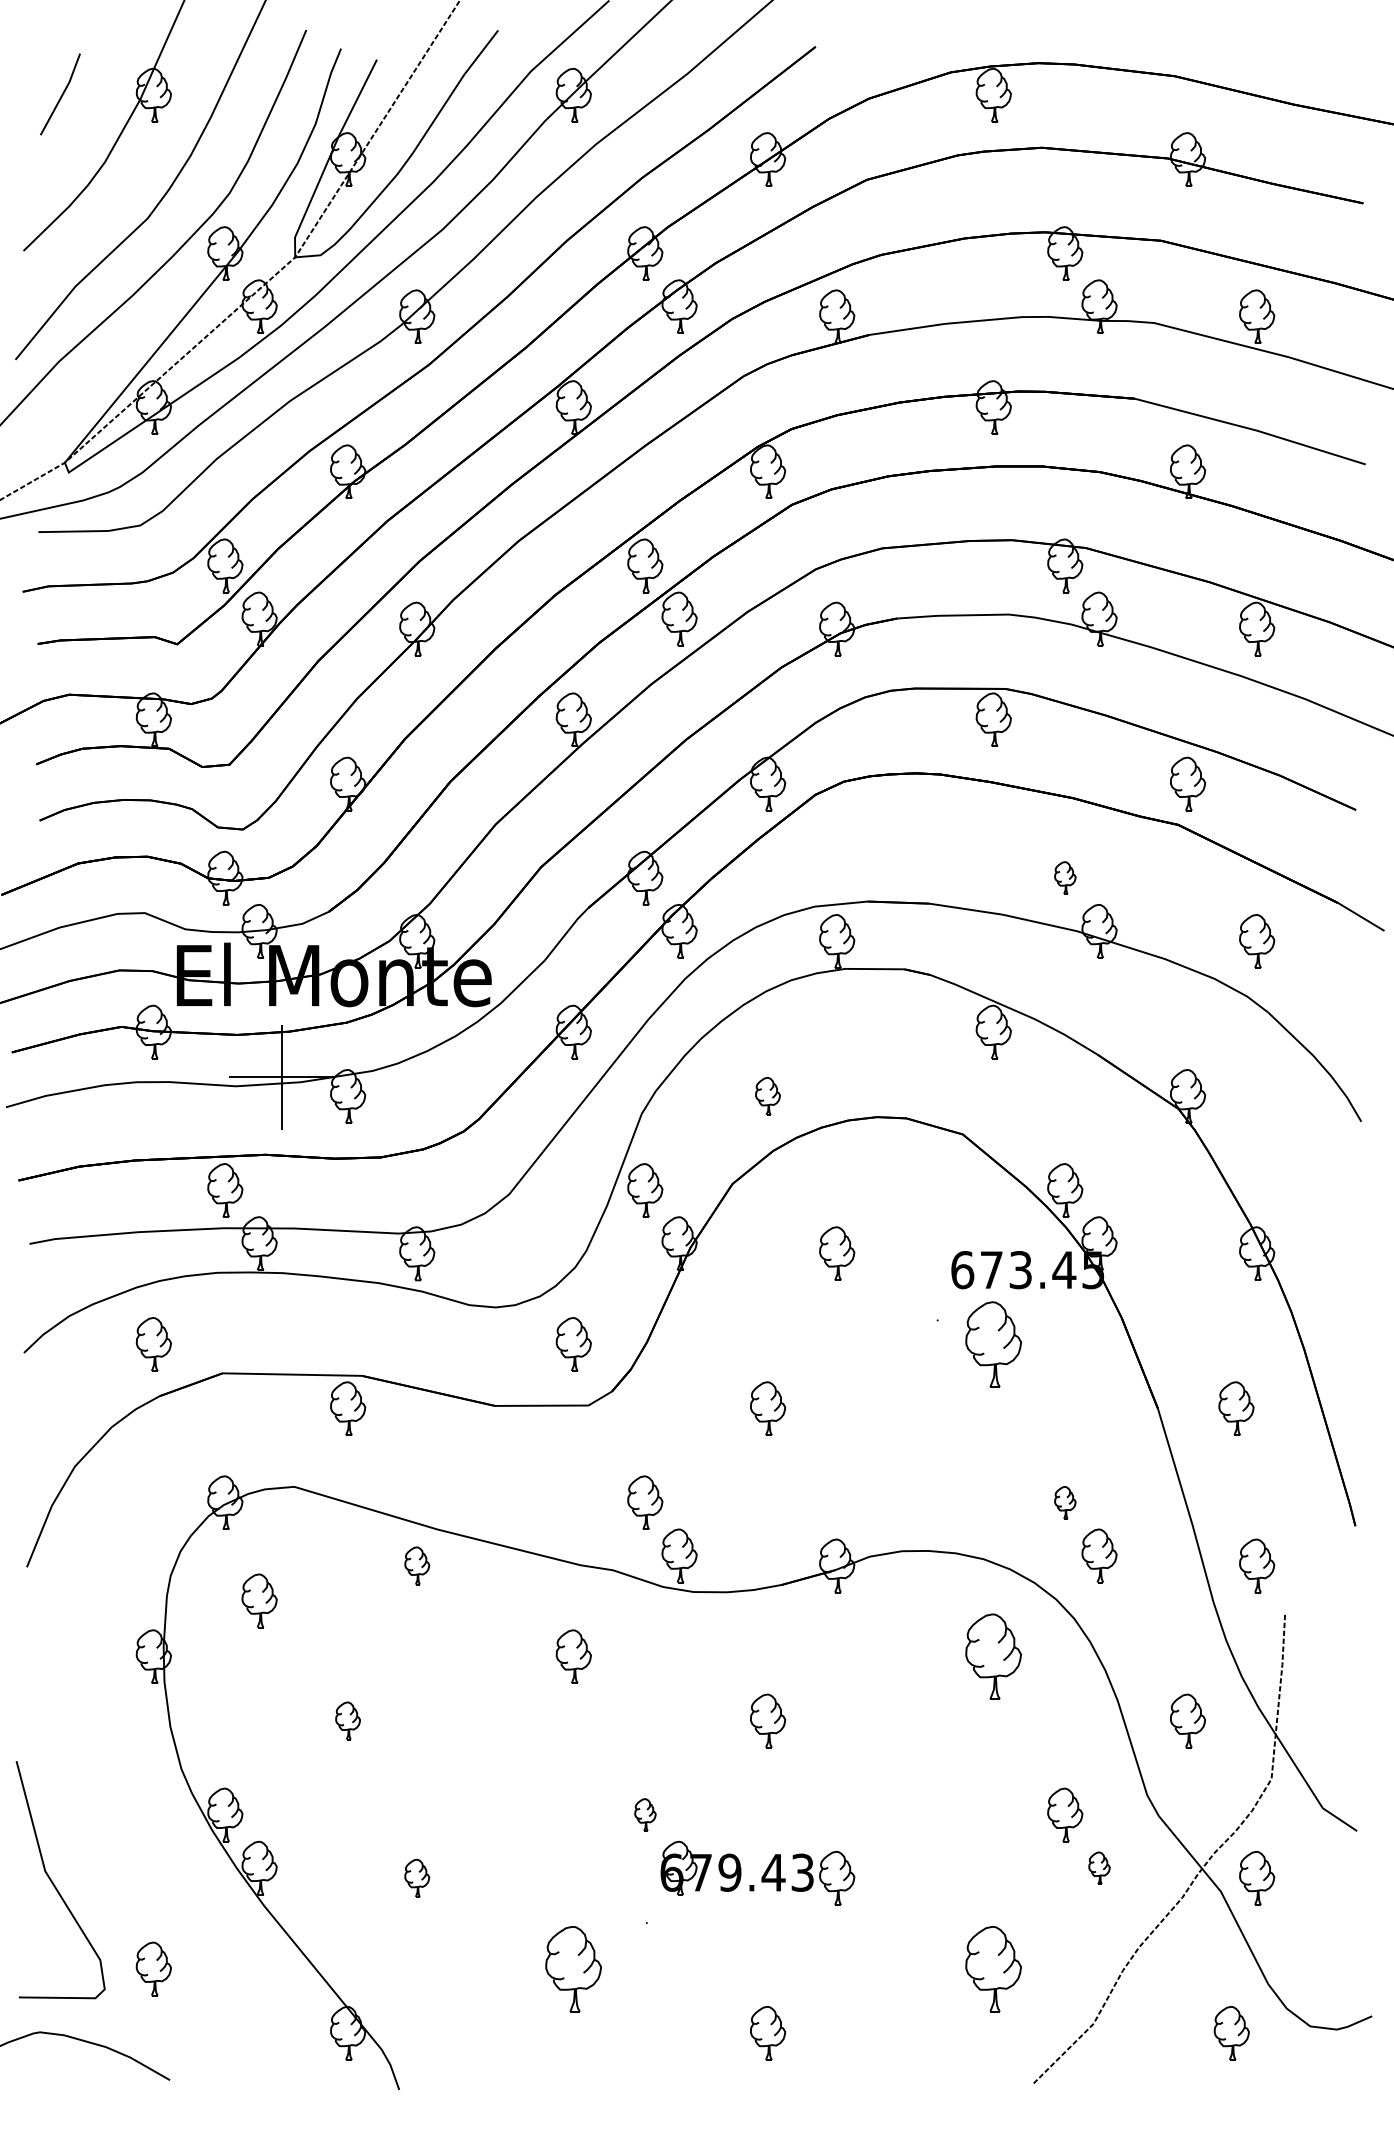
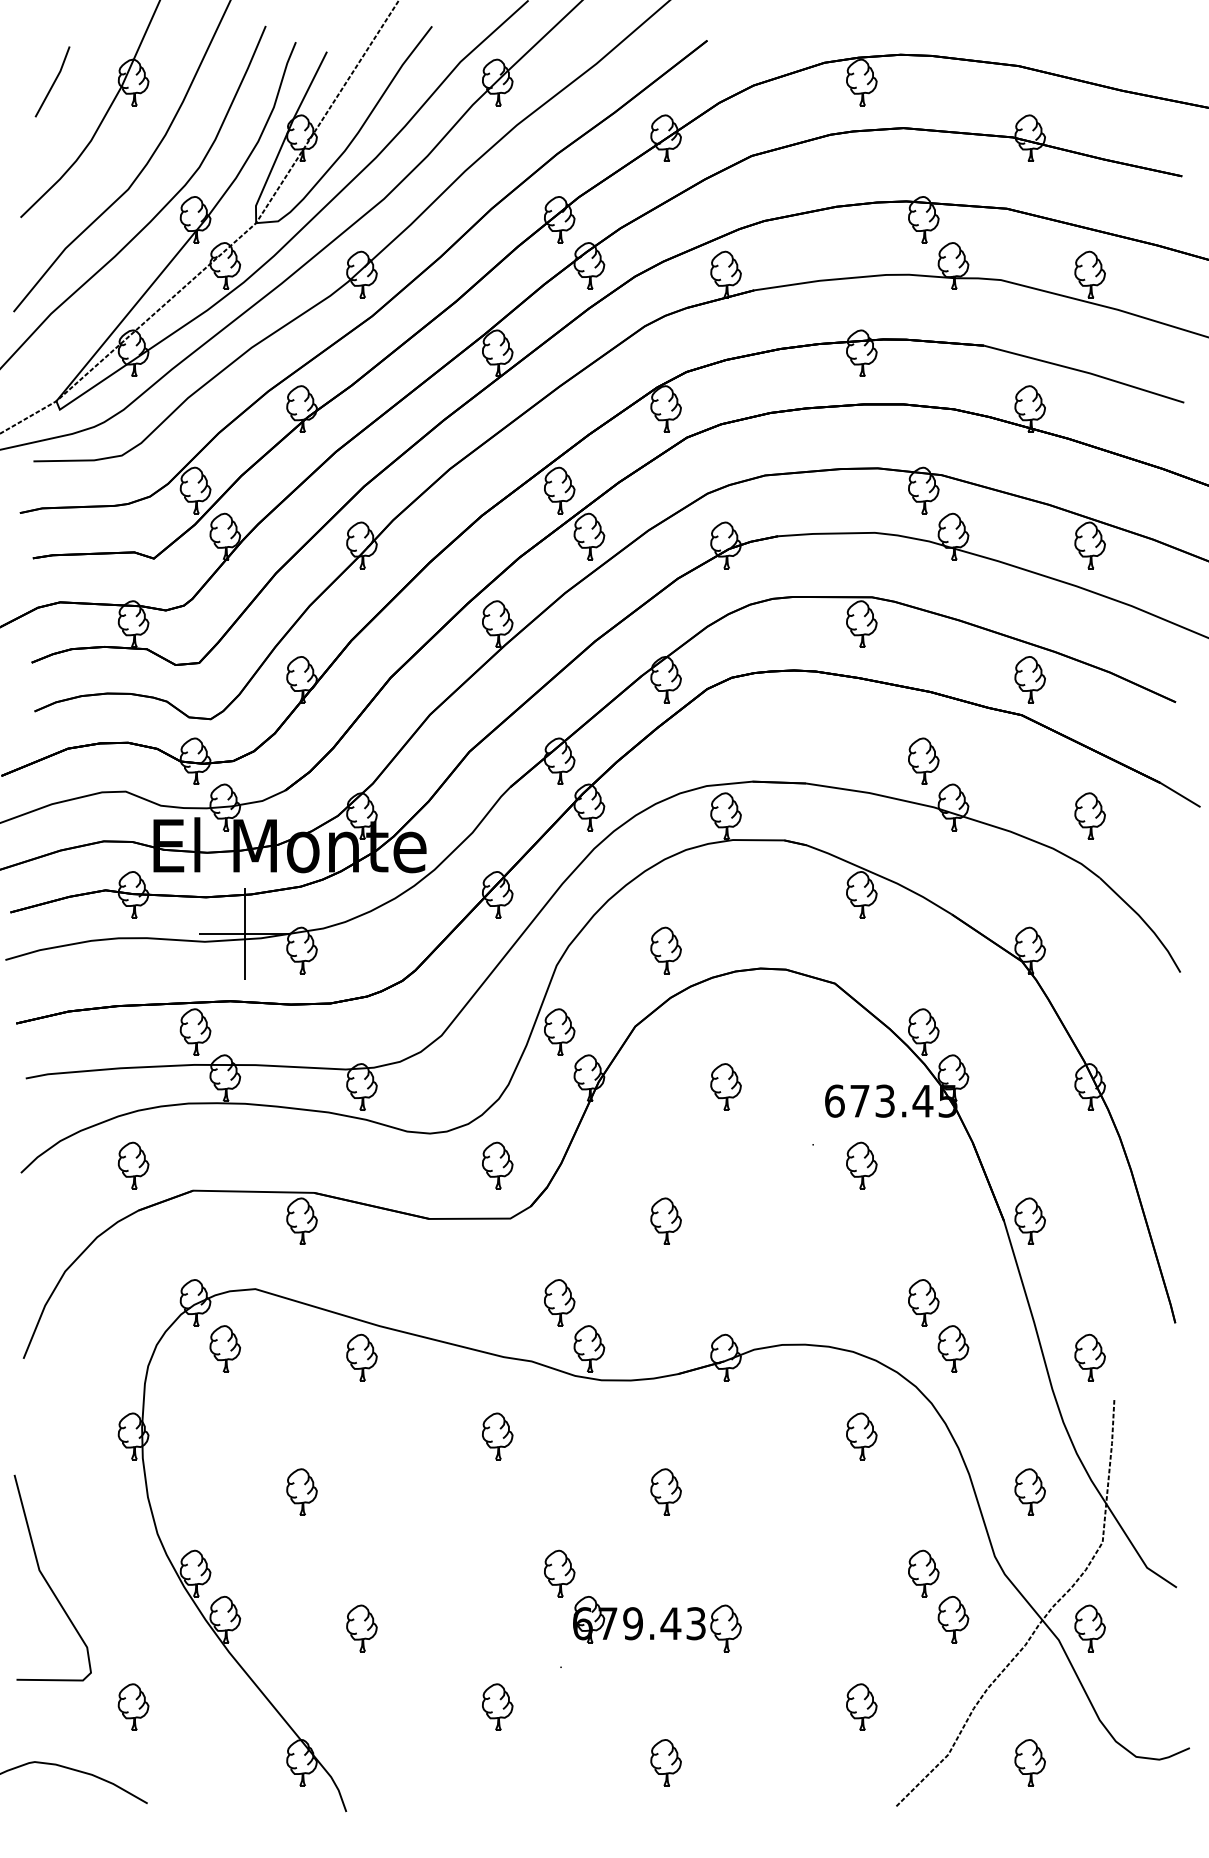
part: (1064, 877) -> (923, 760), size x1.67
part: (767, 1096) -> (665, 950), size x1.43
part: (993, 1344) -> (861, 1165), size x0.62
part: (1235, 1407) -> (1029, 1220), moved
part: (1064, 1502) -> (923, 1302), size x1.67
part: (416, 1565) -> (361, 1357), size x1.43
part: (258, 1600) -> (224, 1348), moved
part: (993, 1656) -> (861, 1436), size x0.62
part: (347, 1720) -> (301, 1491), size x1.43
part: (645, 1814) -> (559, 1573), size x1.67
part: (1099, 1867) -> (953, 1619), size x1.67
part: (416, 1878) -> (361, 1628), size x1.43
curve: (53, 1881) -> (46, 1579), moved
part: (573, 1968) -> (497, 1706), size x0.62
part: (993, 1968) -> (861, 1706), size x0.62
part: (1231, 2032) -> (1029, 1762), moved

